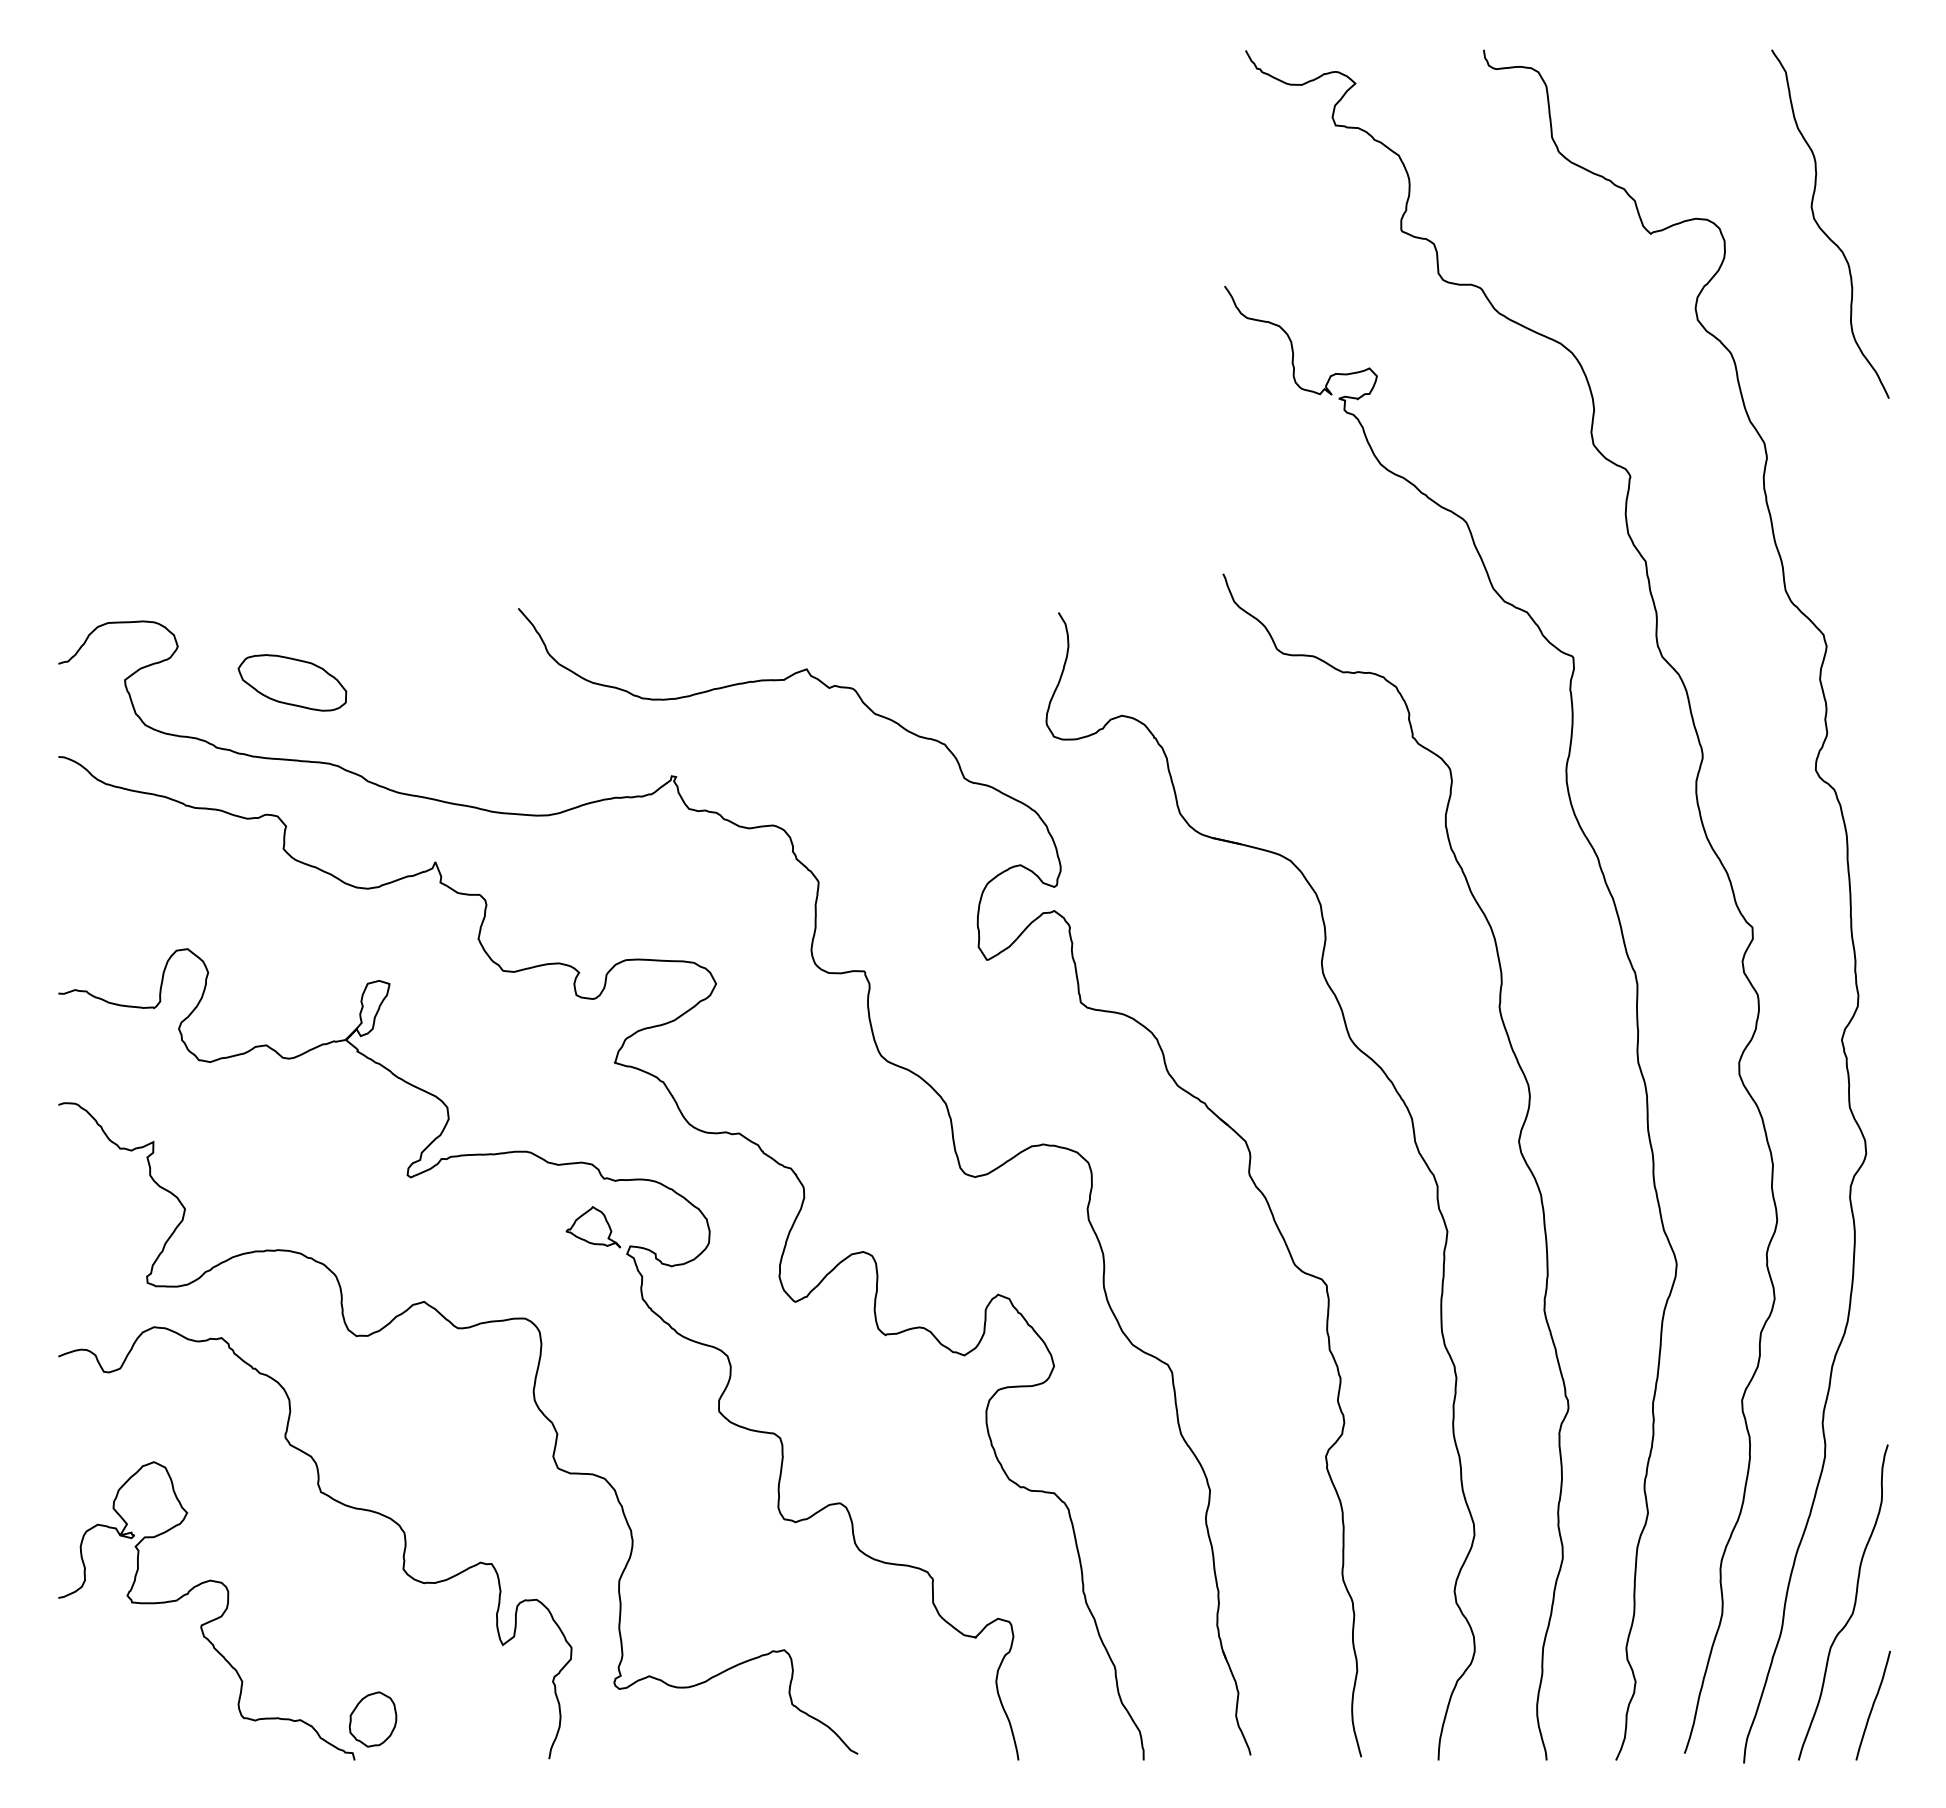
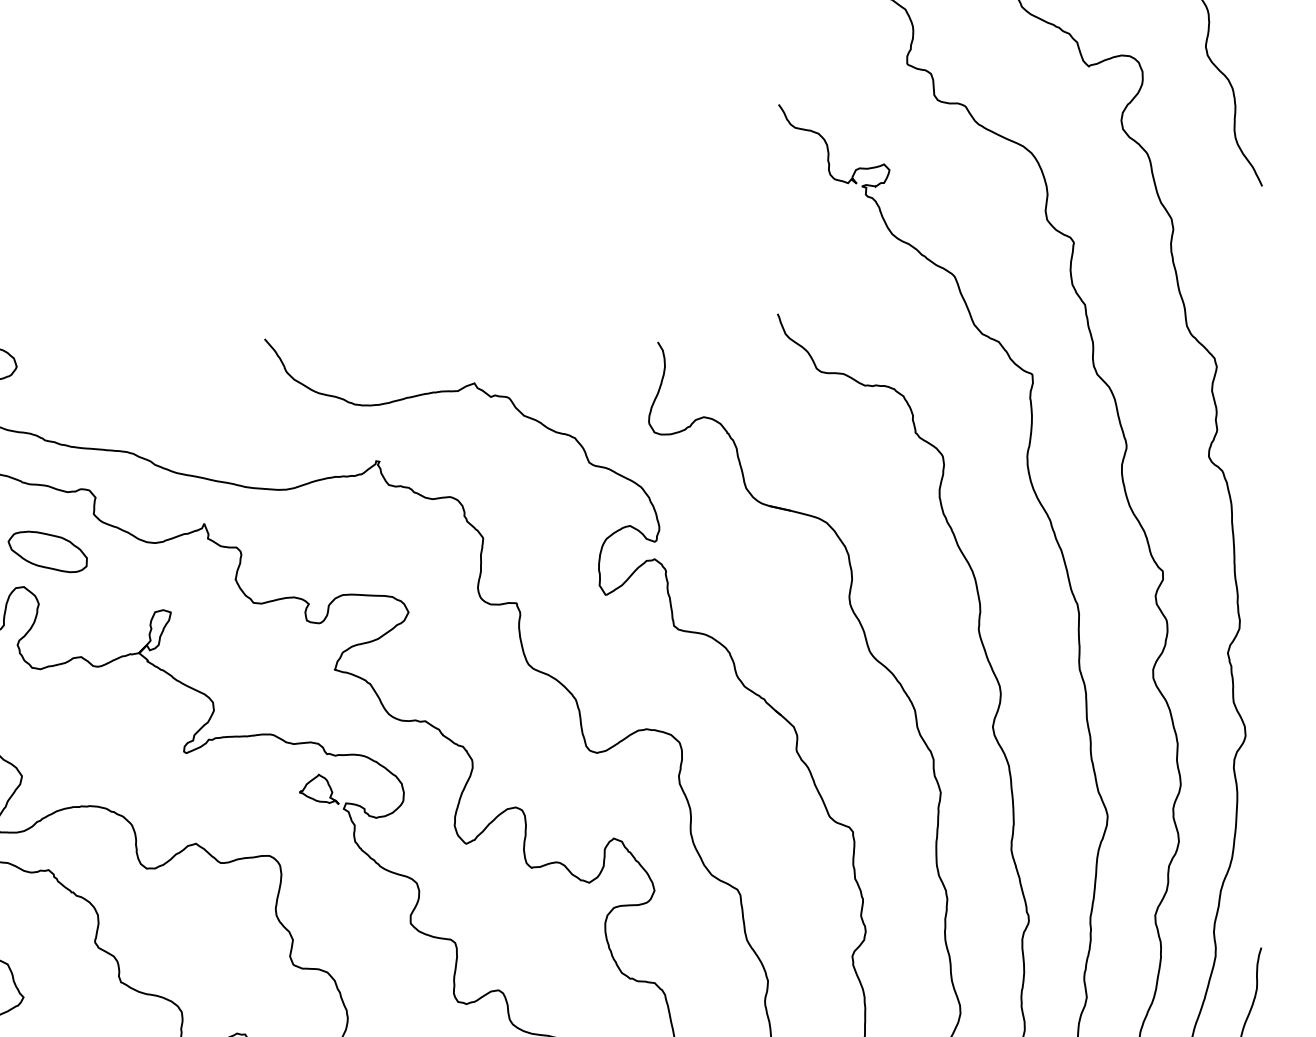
part: (292, 682) -> (47, 551), moved

